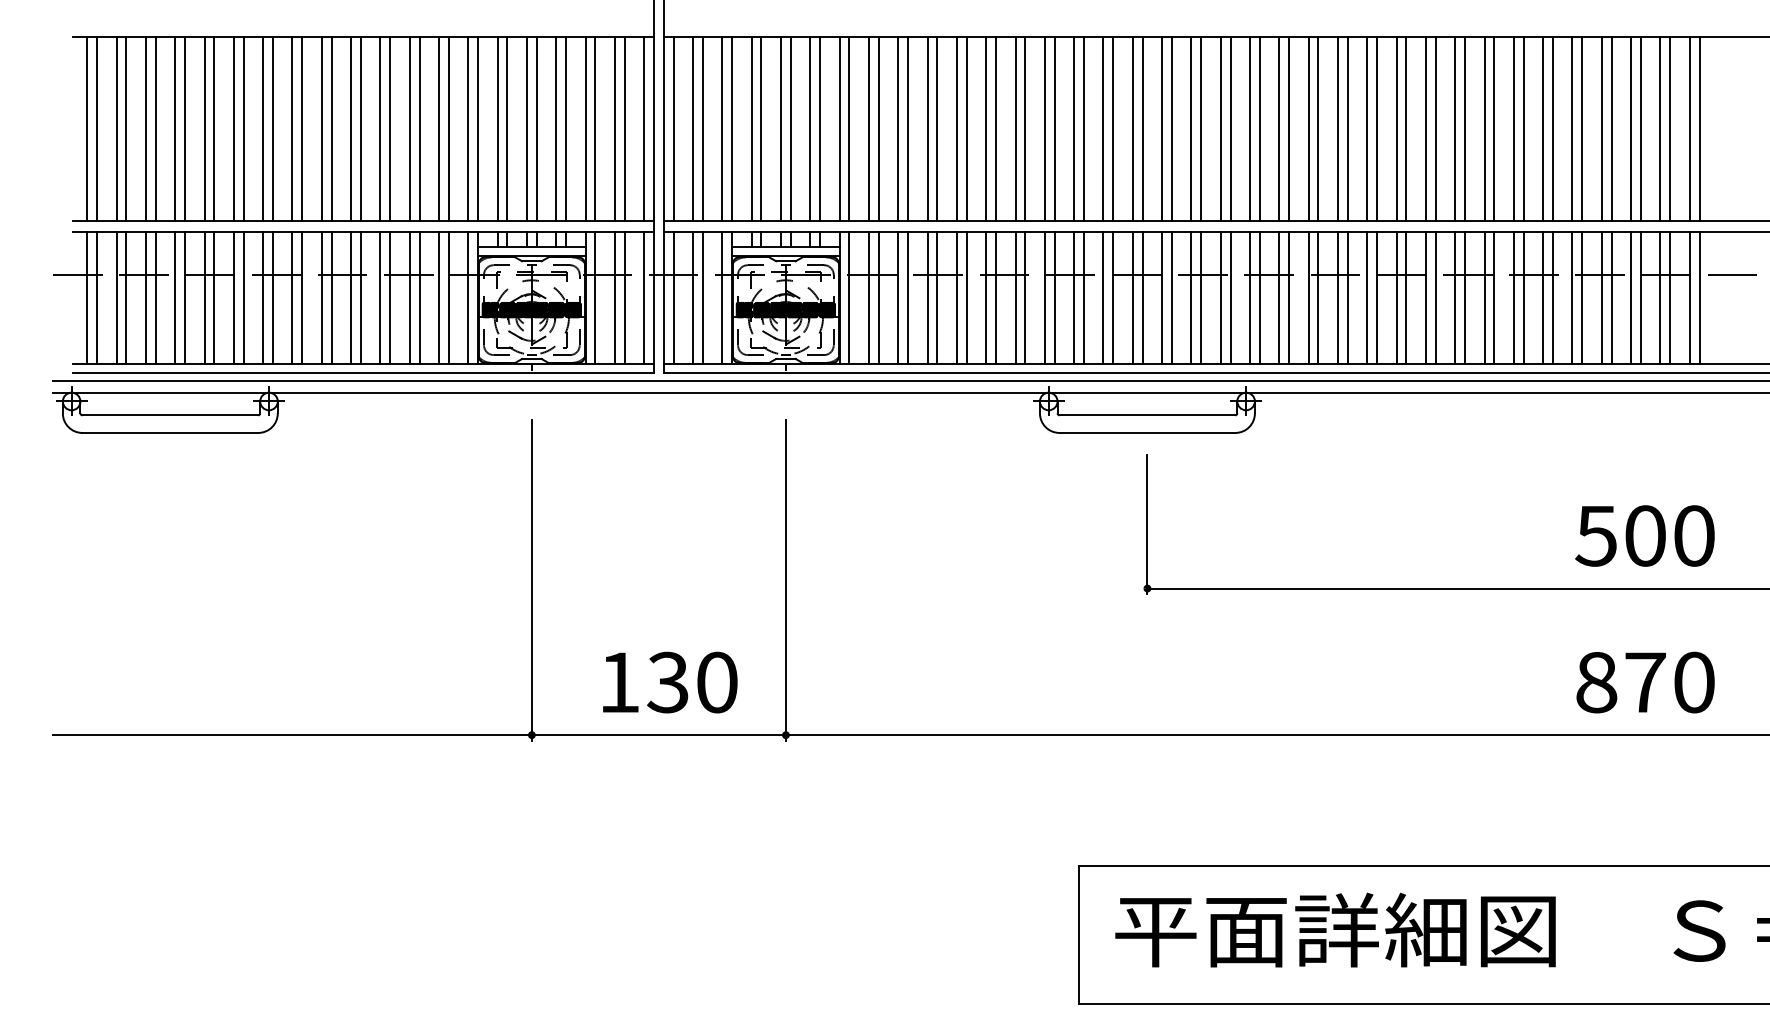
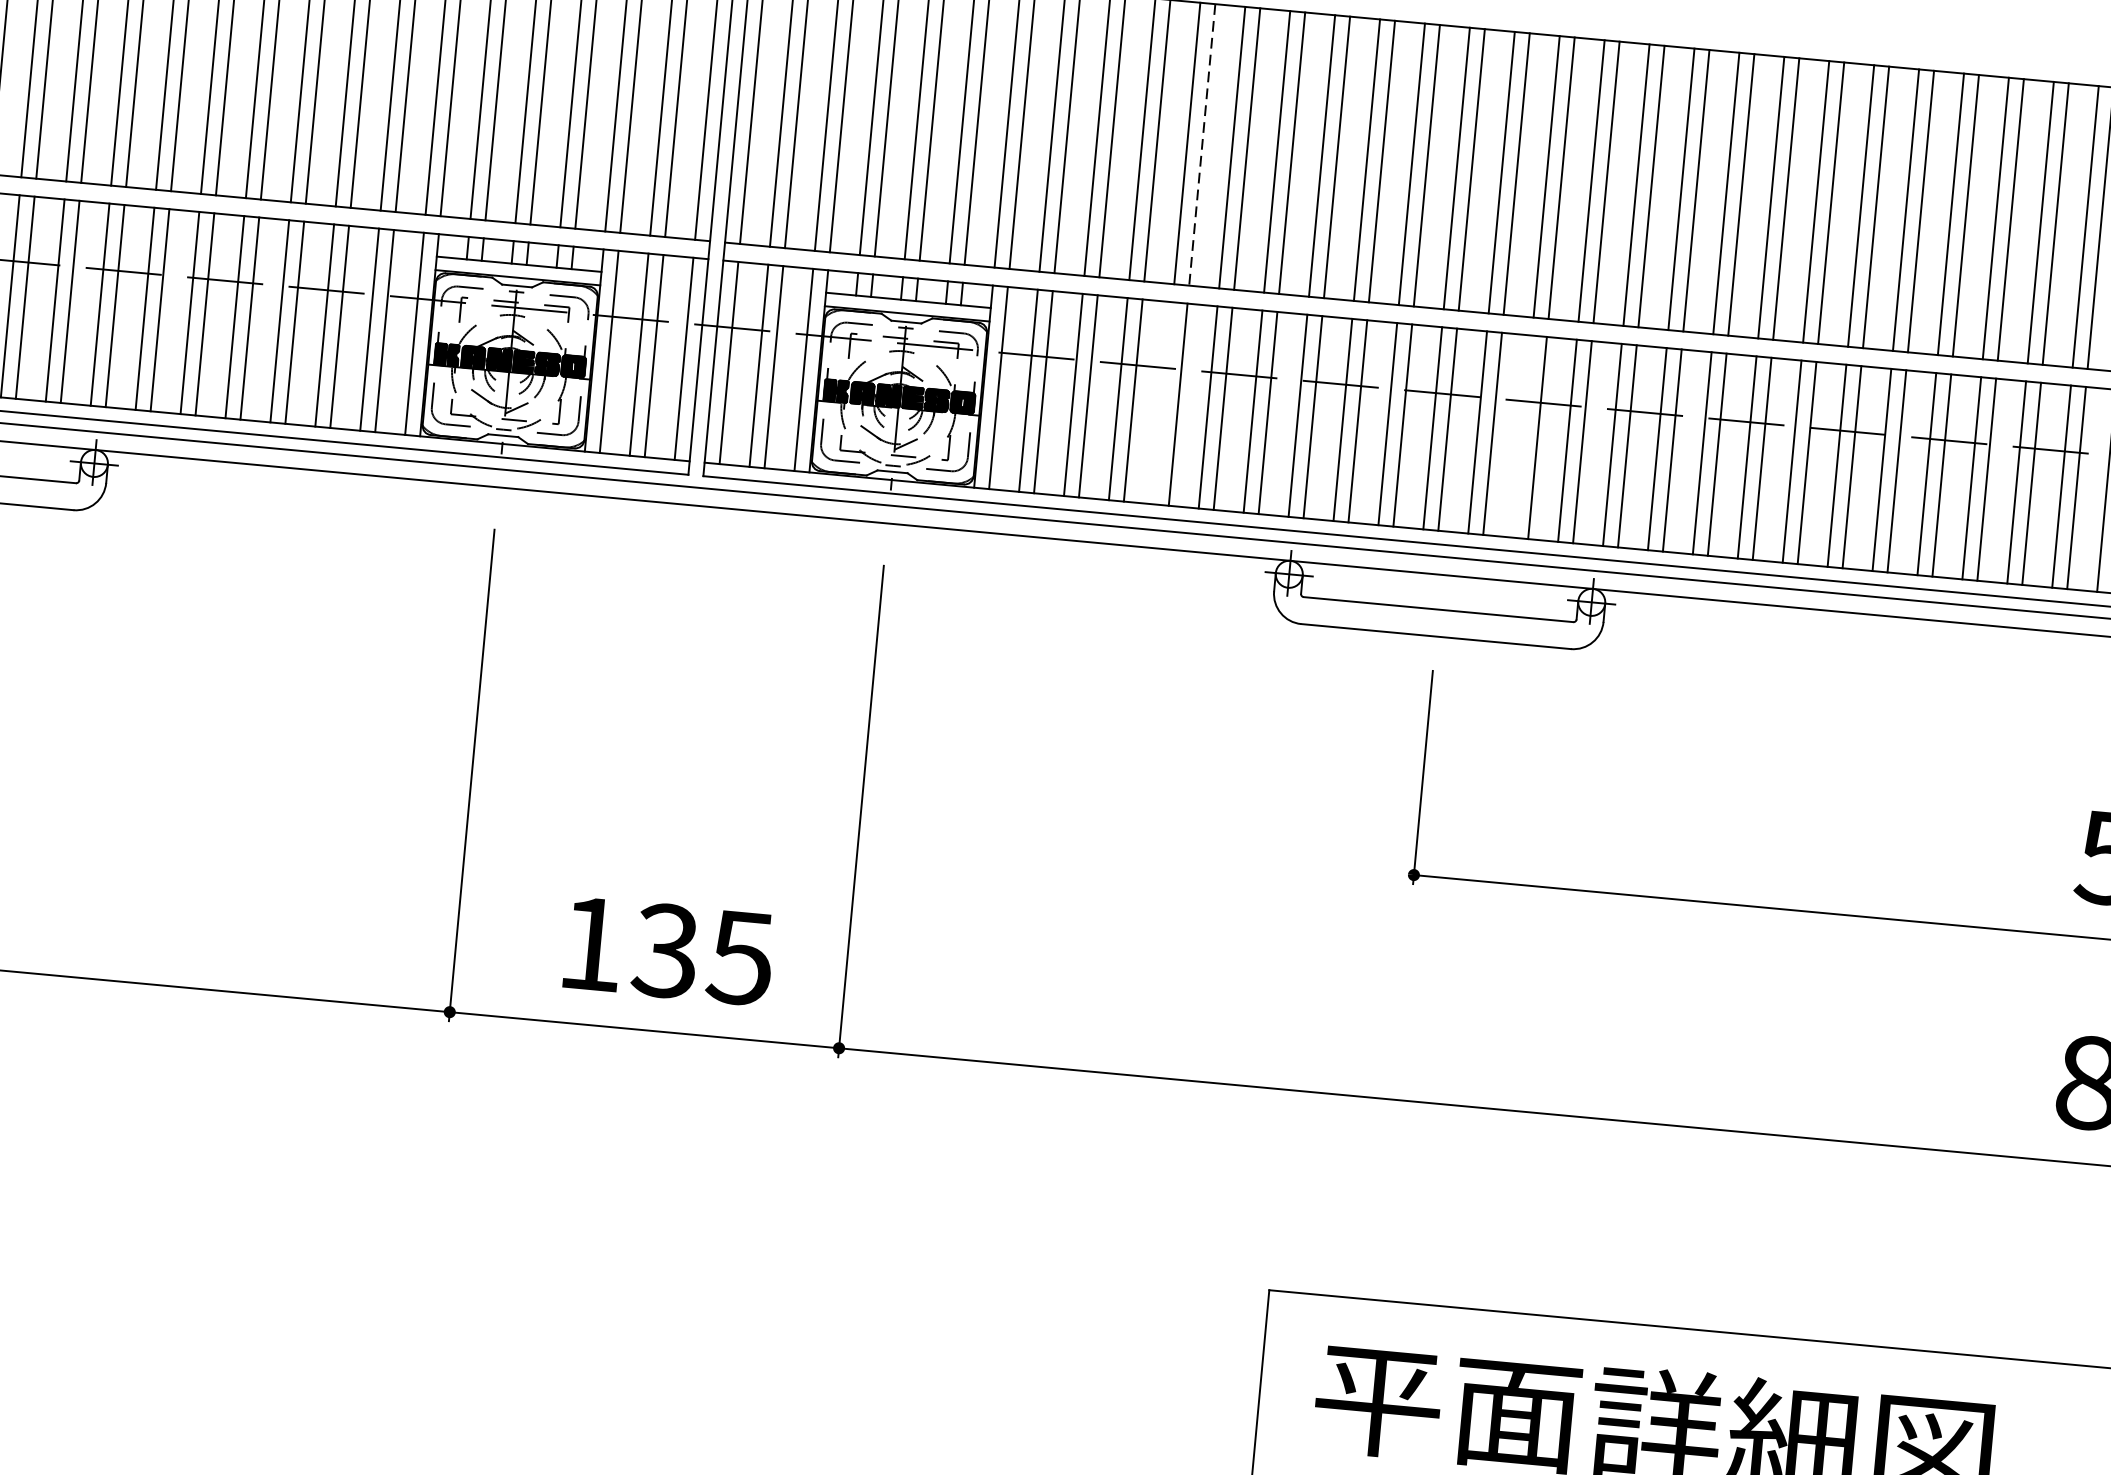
line: (966, 128) -> (1202, 144), solid -> dashed
line: (956, 298) -> (1162, 403), removed
line: (1191, 298) -> (1522, 436), removed
text: (716, 682) -> (740, 957), 130 -> 135

